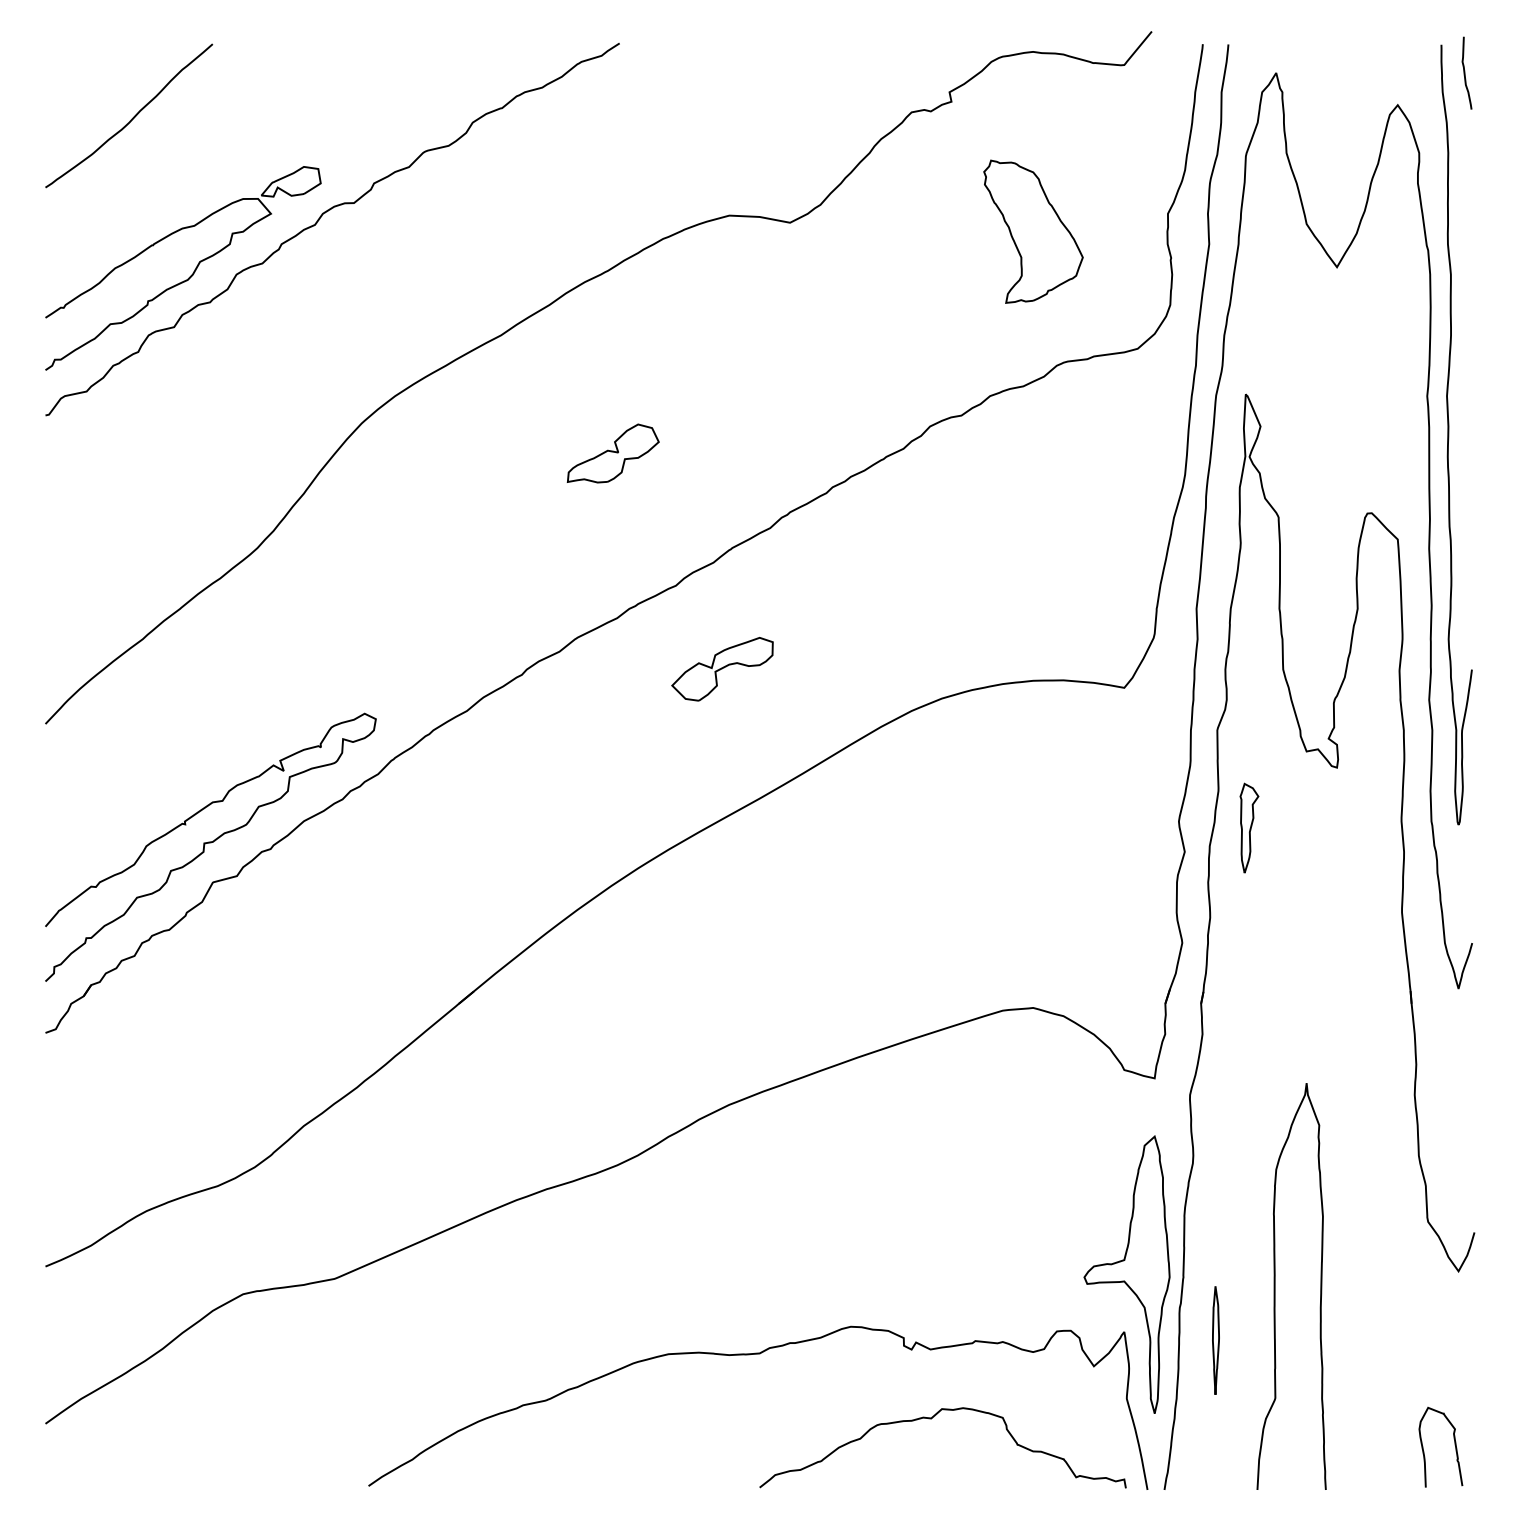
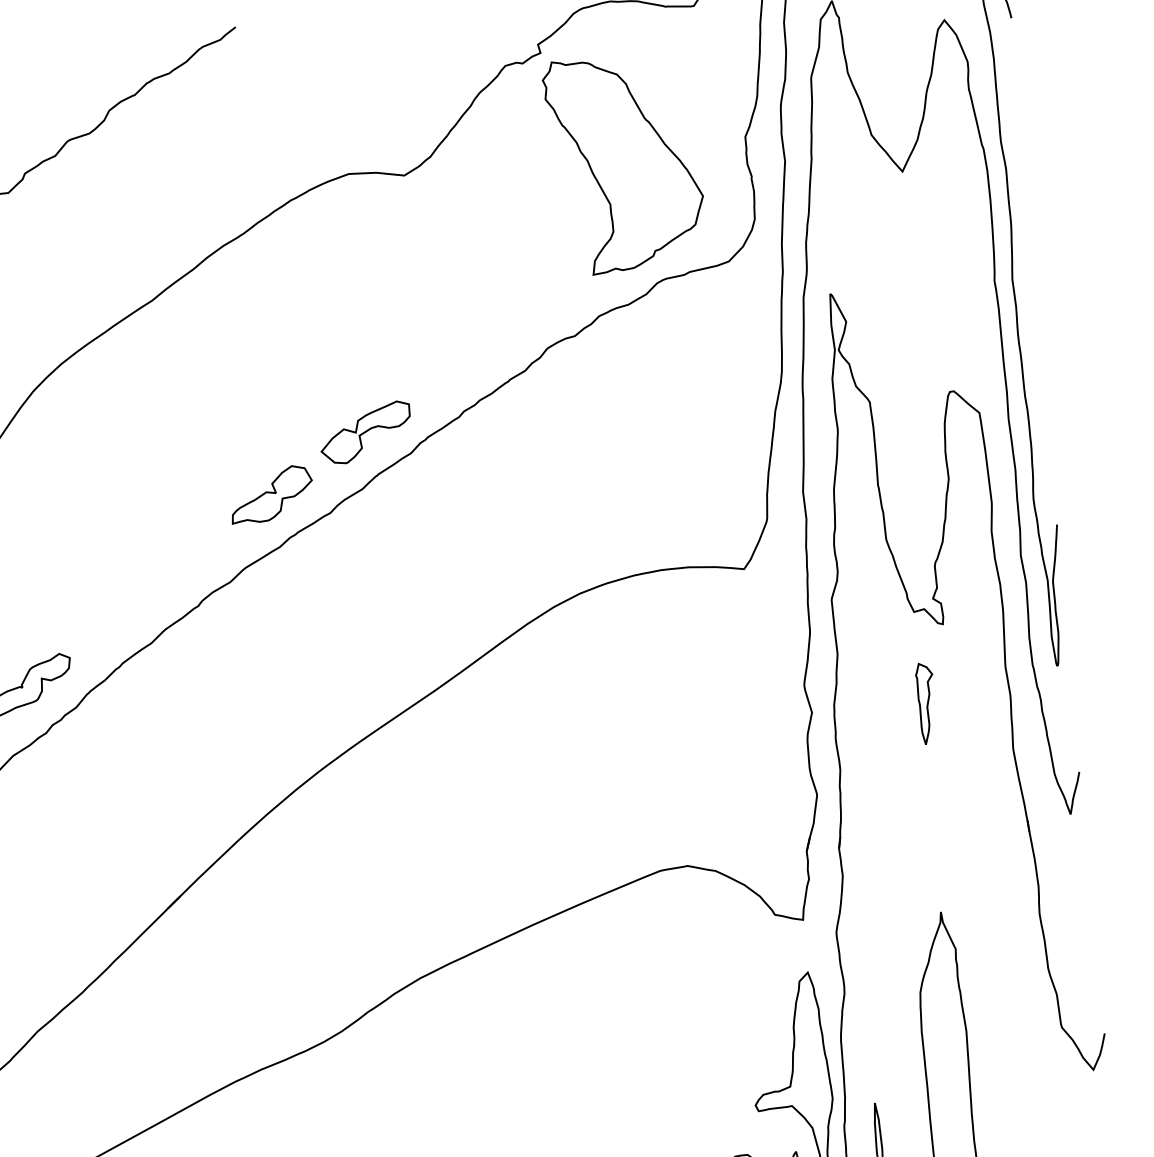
part: (1033, 231) -> (625, 163), size x1.67
part: (612, 453) -> (270, 494), moved
part: (722, 669) -> (365, 433), moved
part: (1249, 827) -> (926, 702), moved

